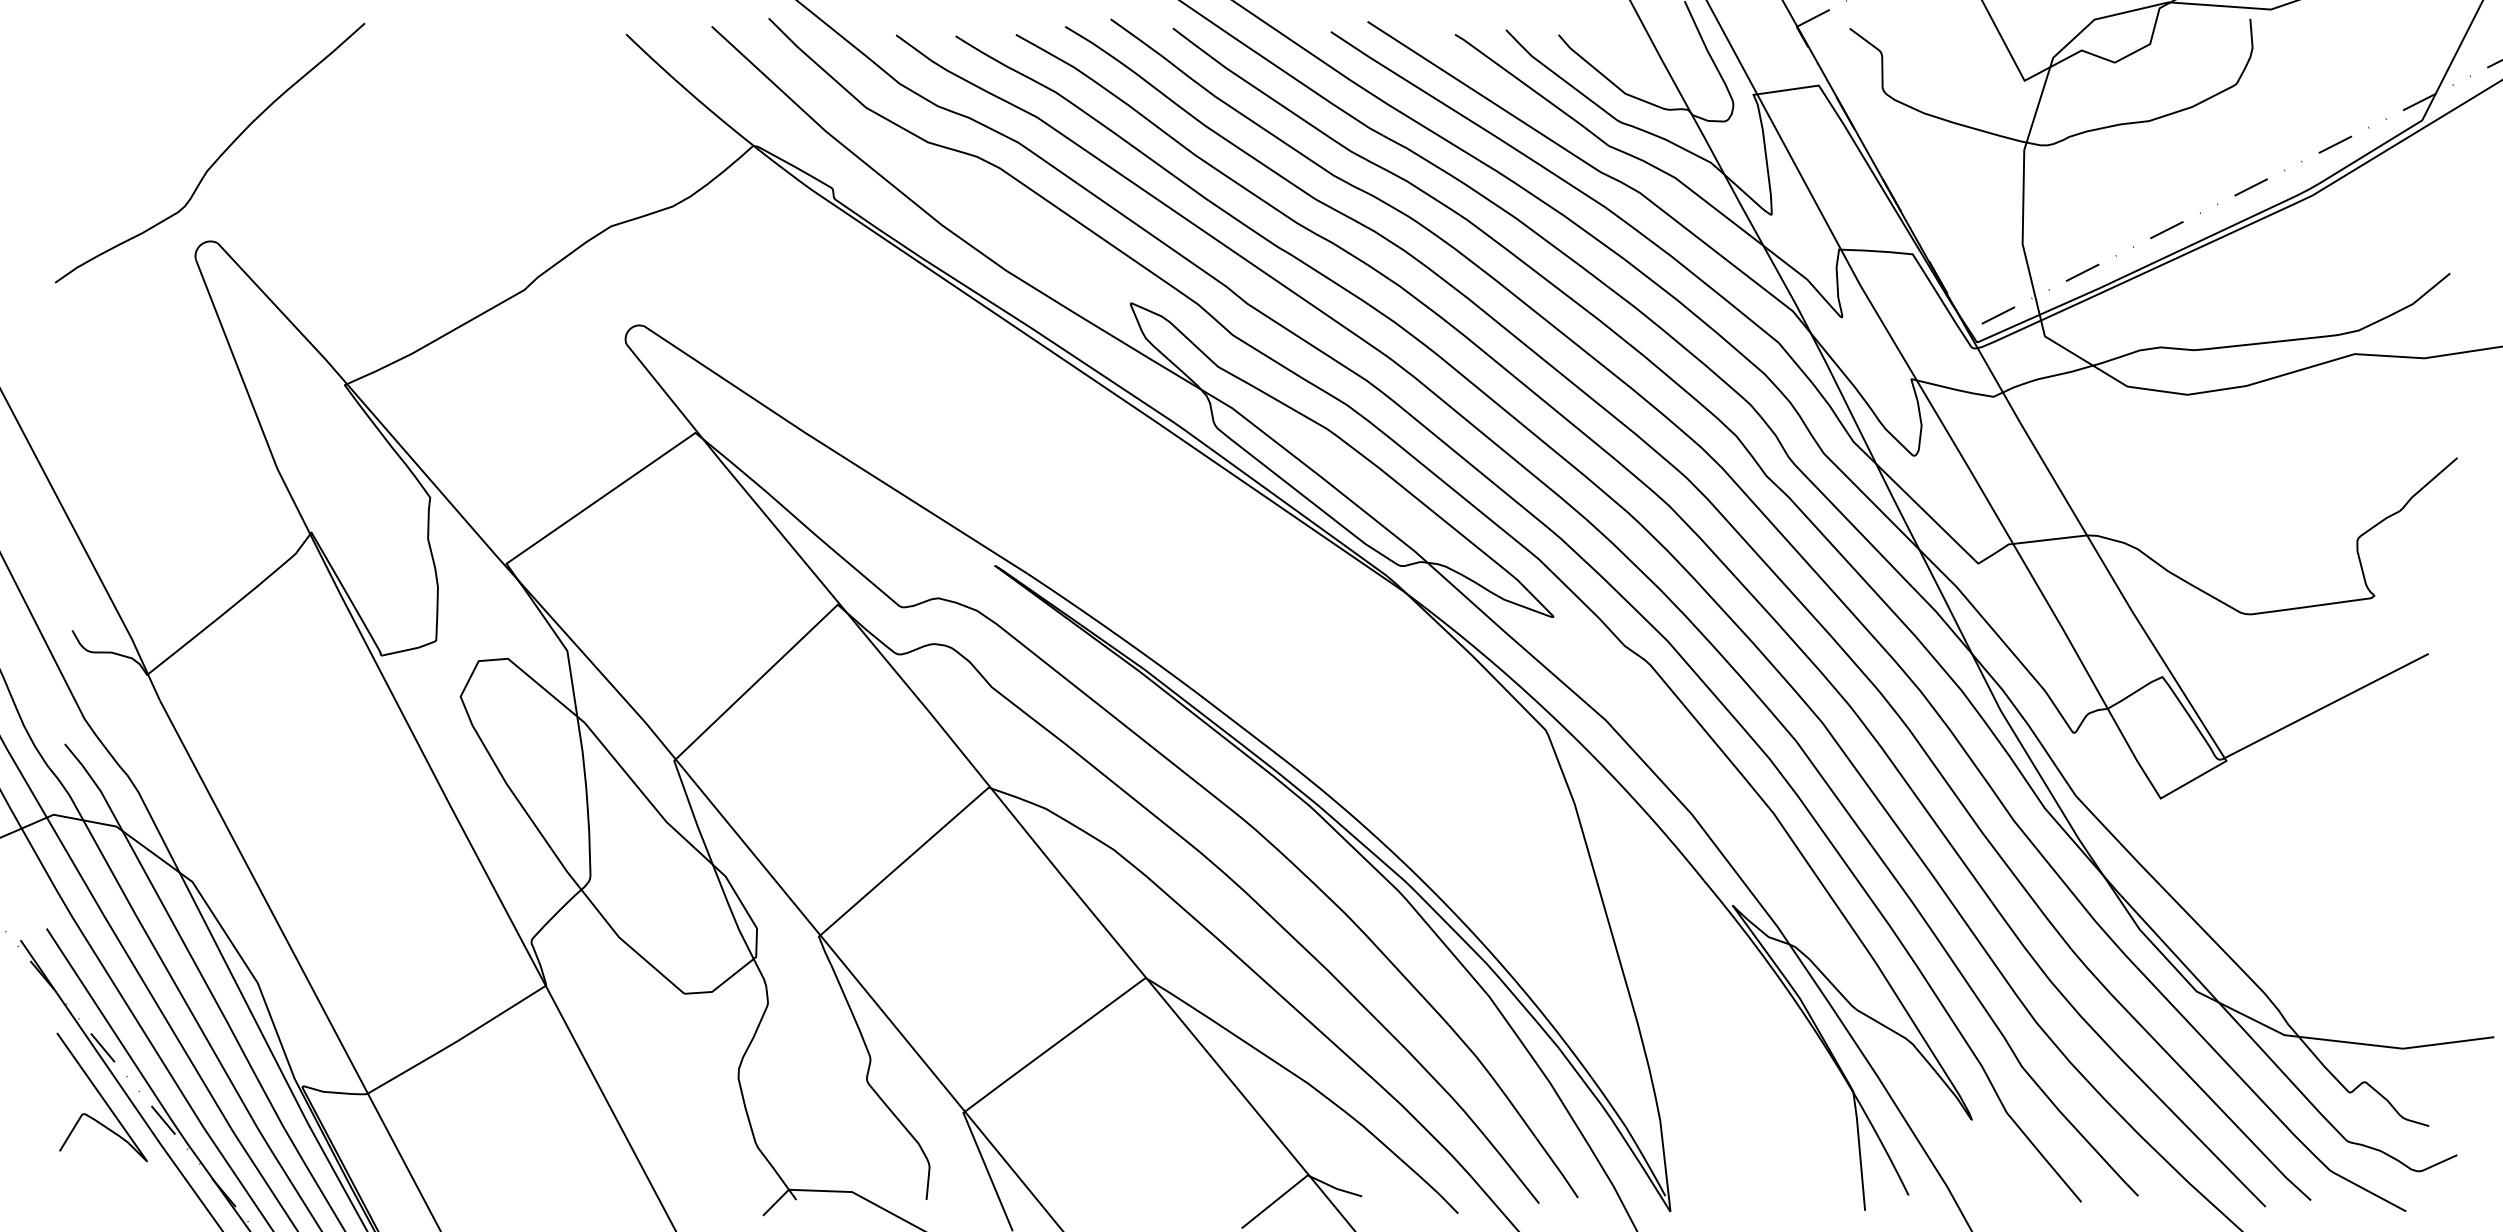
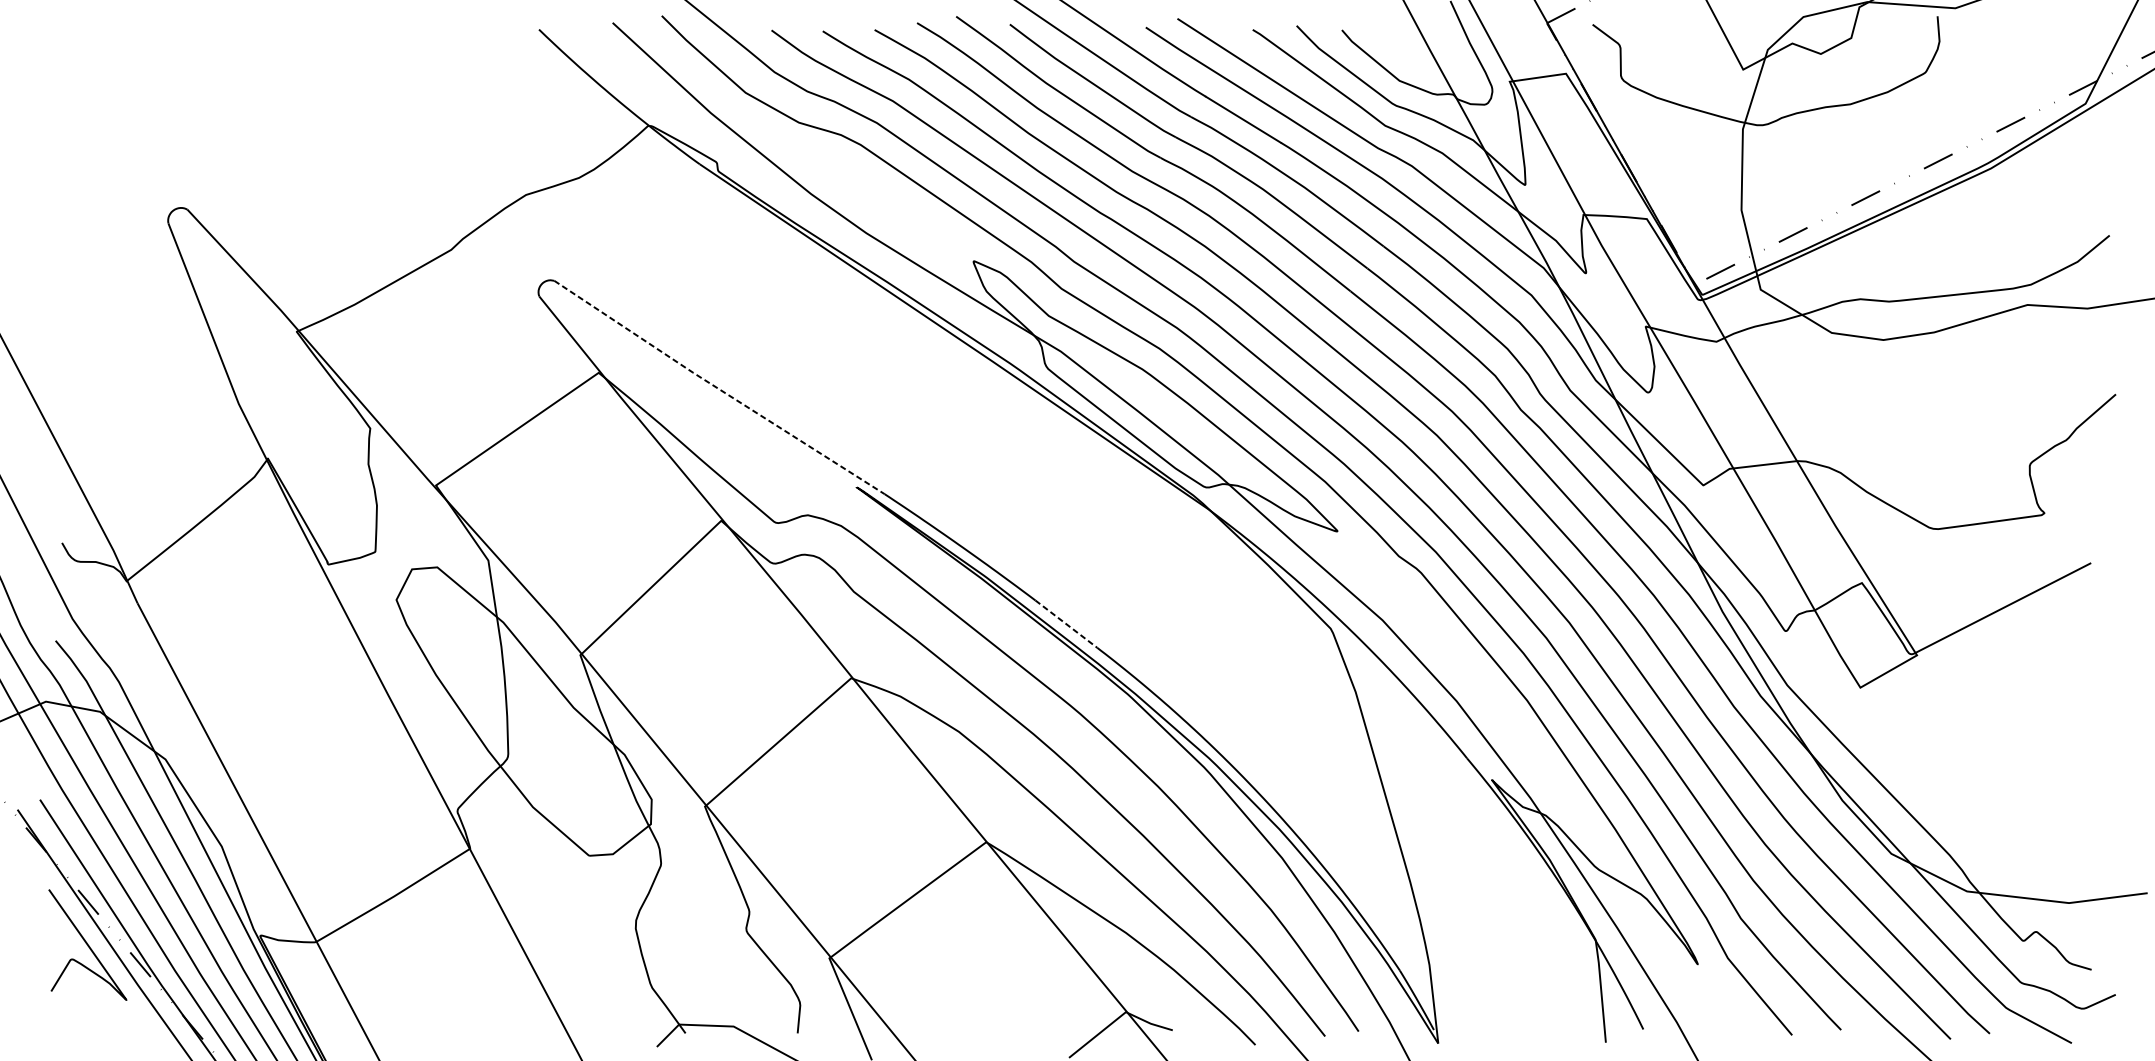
curve: (218, 156) -> (187, 134), removed
line: (834, 451) -> (718, 388), solid -> dashed
line: (1239, 725) -> (1067, 624), solid -> dashed

